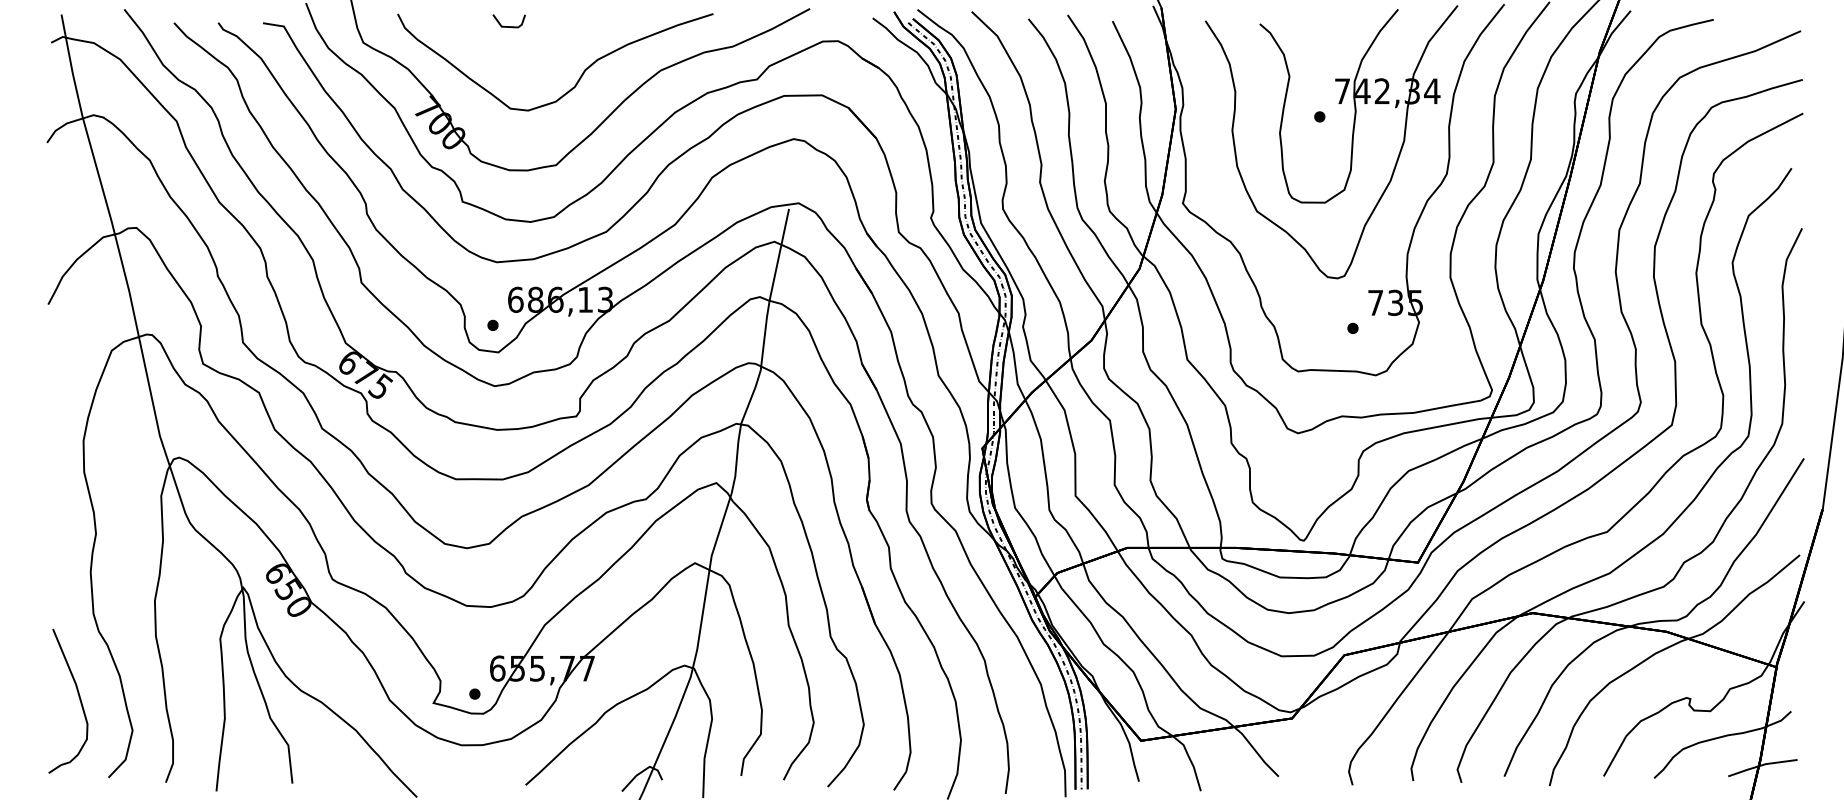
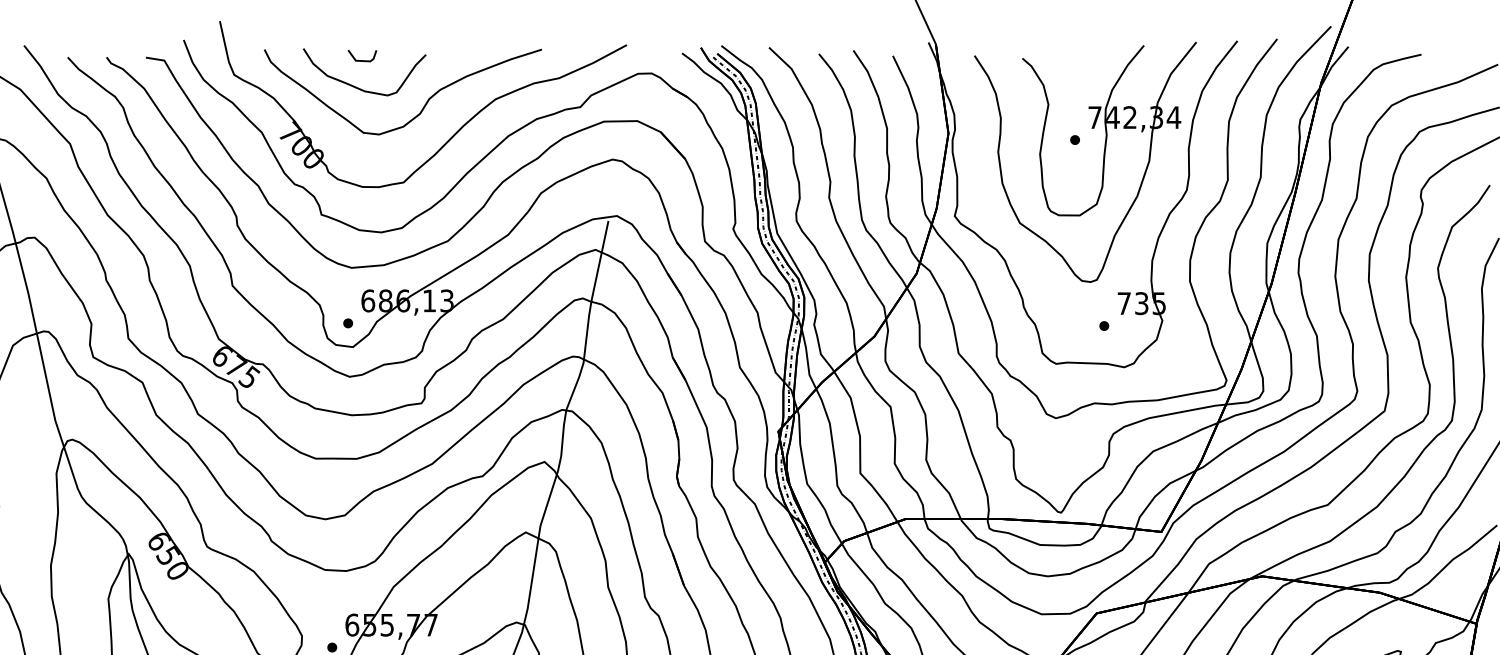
curve: (503, 56) -> (357, 86), added

